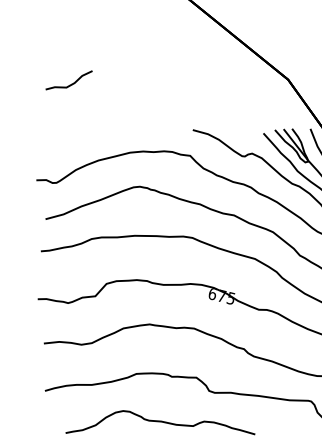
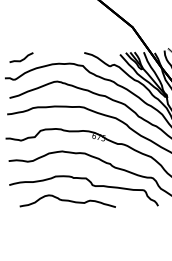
curve: (69, 84) -> (21, 59), moved

